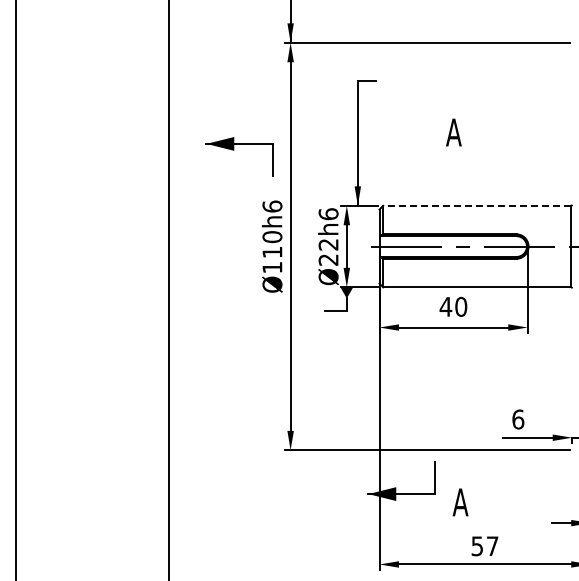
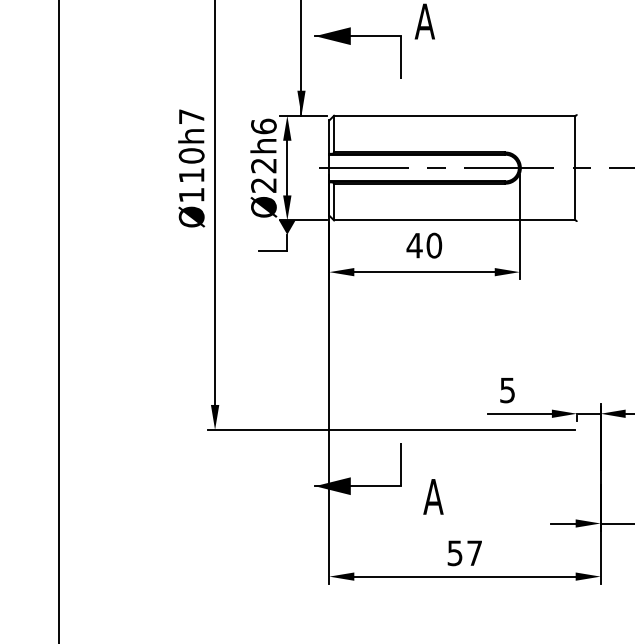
part: (234, 150) -> (351, 44), moved
line: (477, 205) -> (455, 115), dashed -> solid
text: (272, 206) -> (191, 116), Ø110h6 -> Ø110h7
text: (518, 419) -> (507, 390), 6 -> 5

